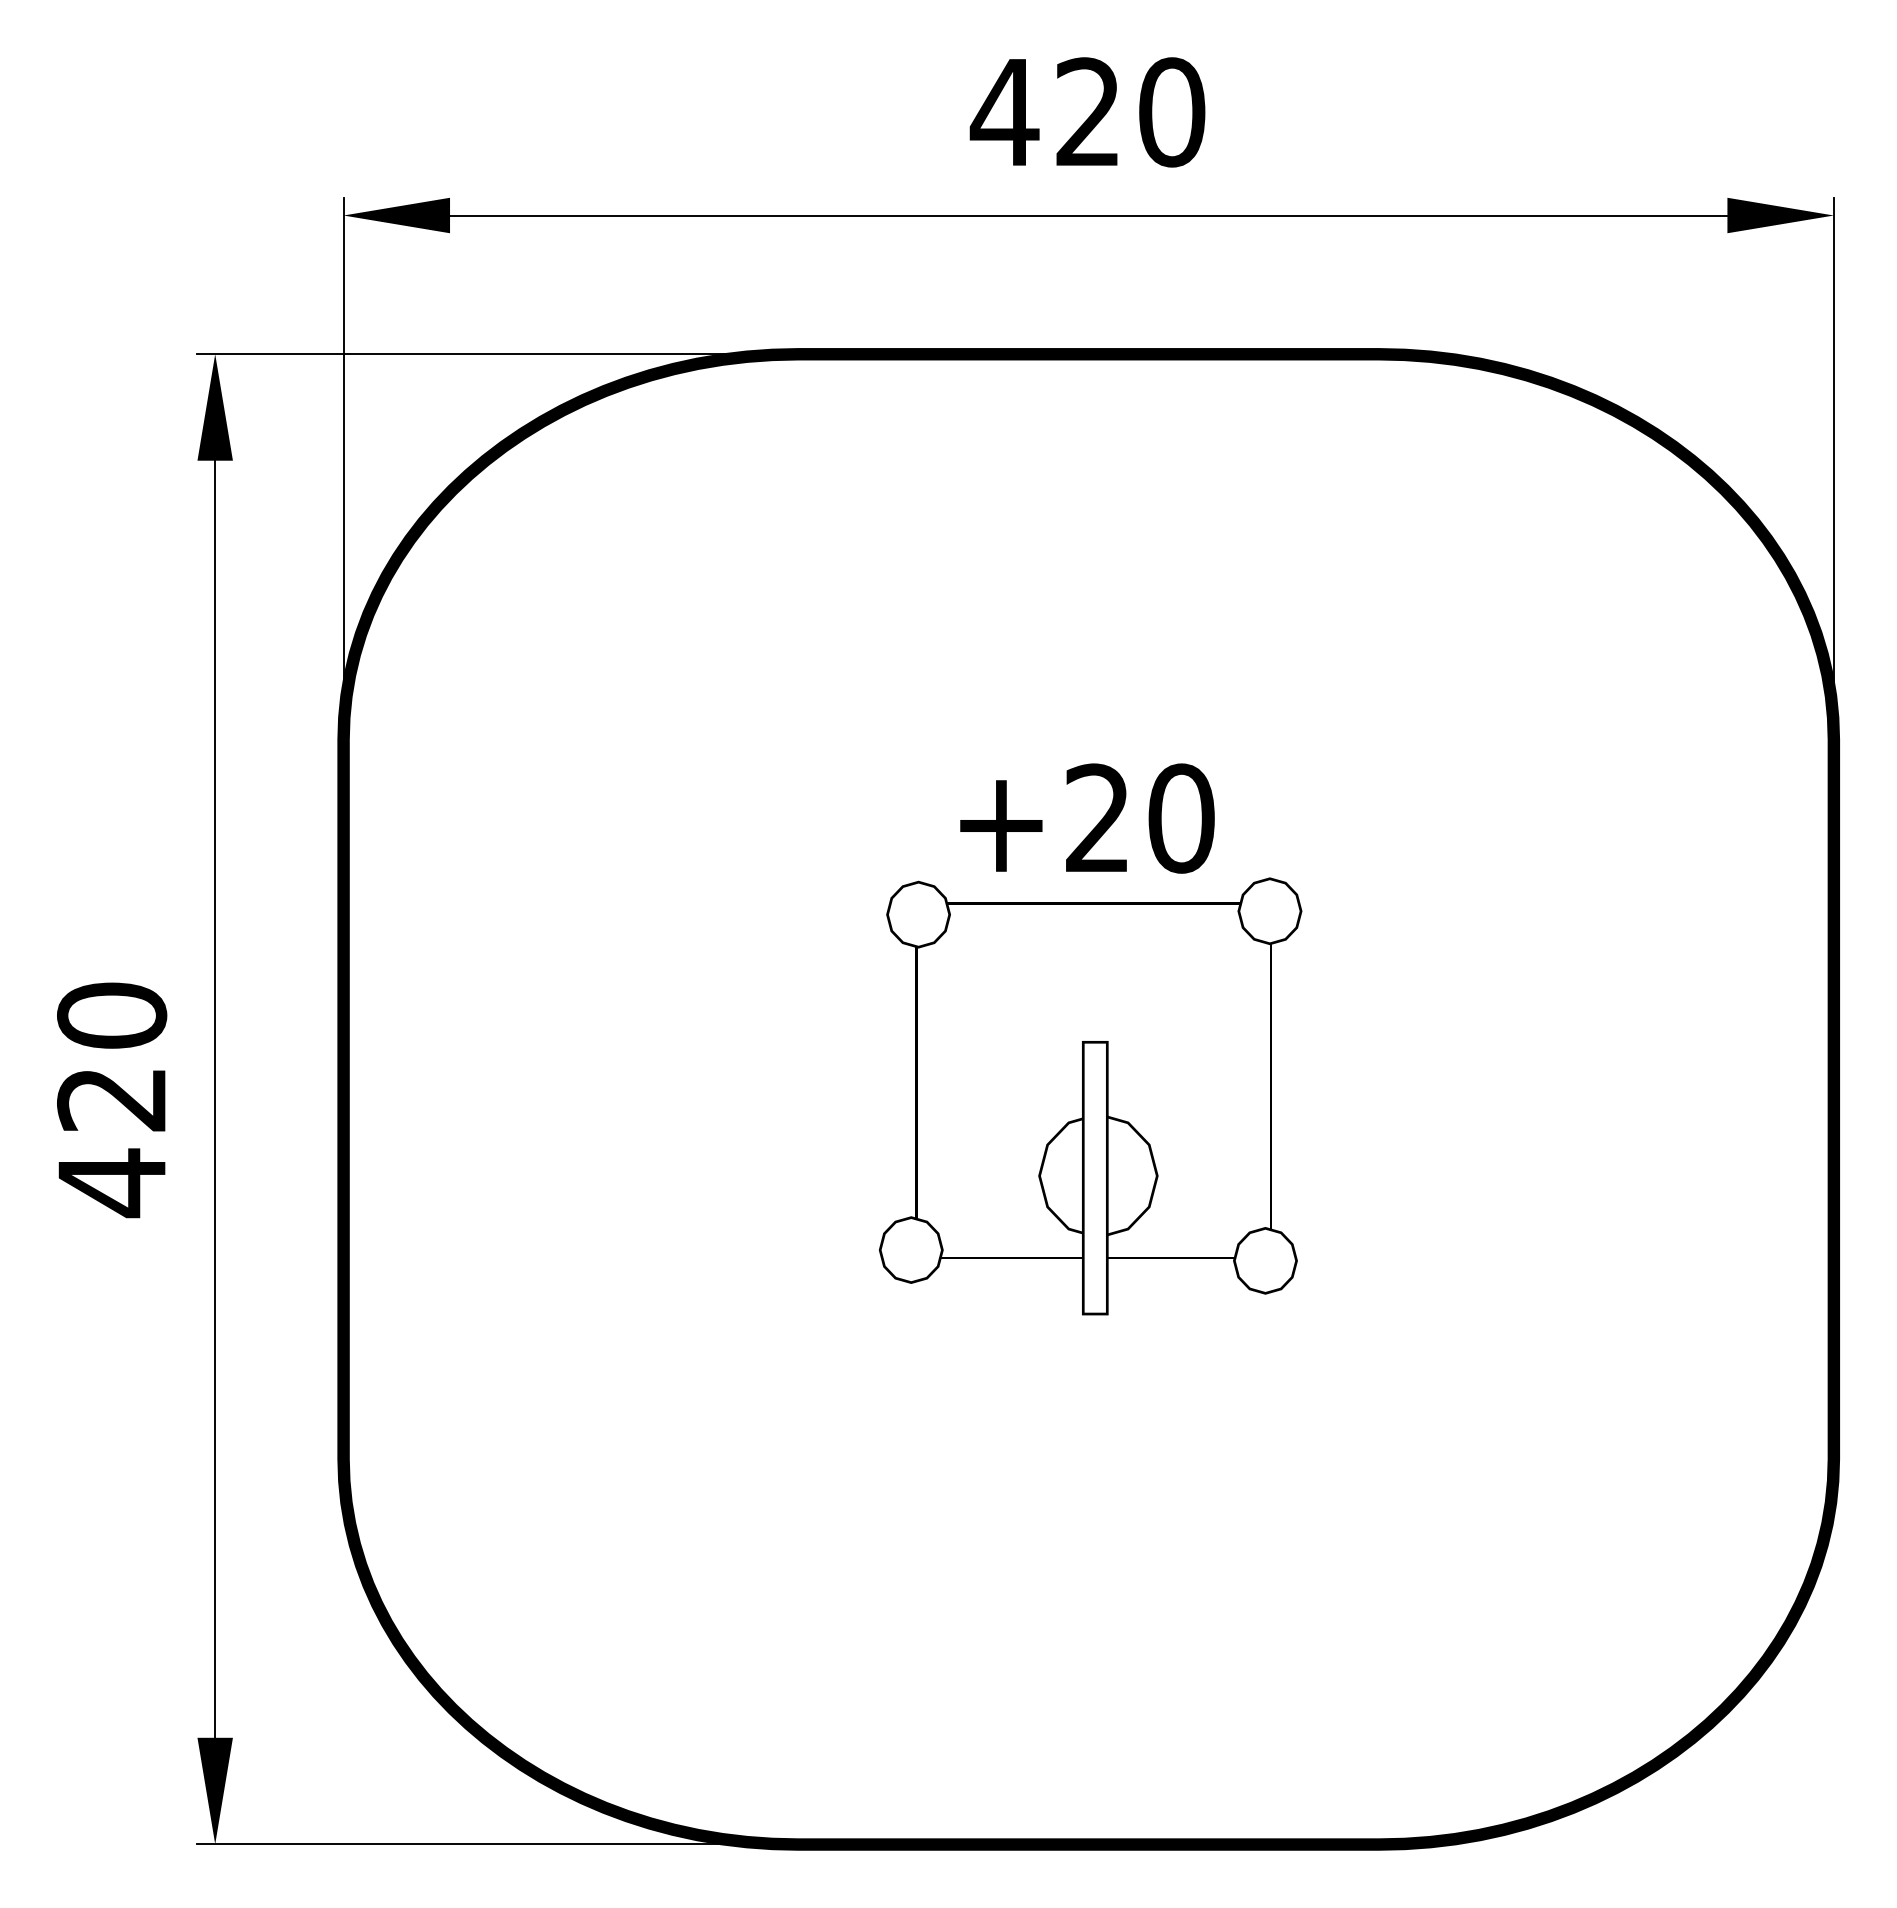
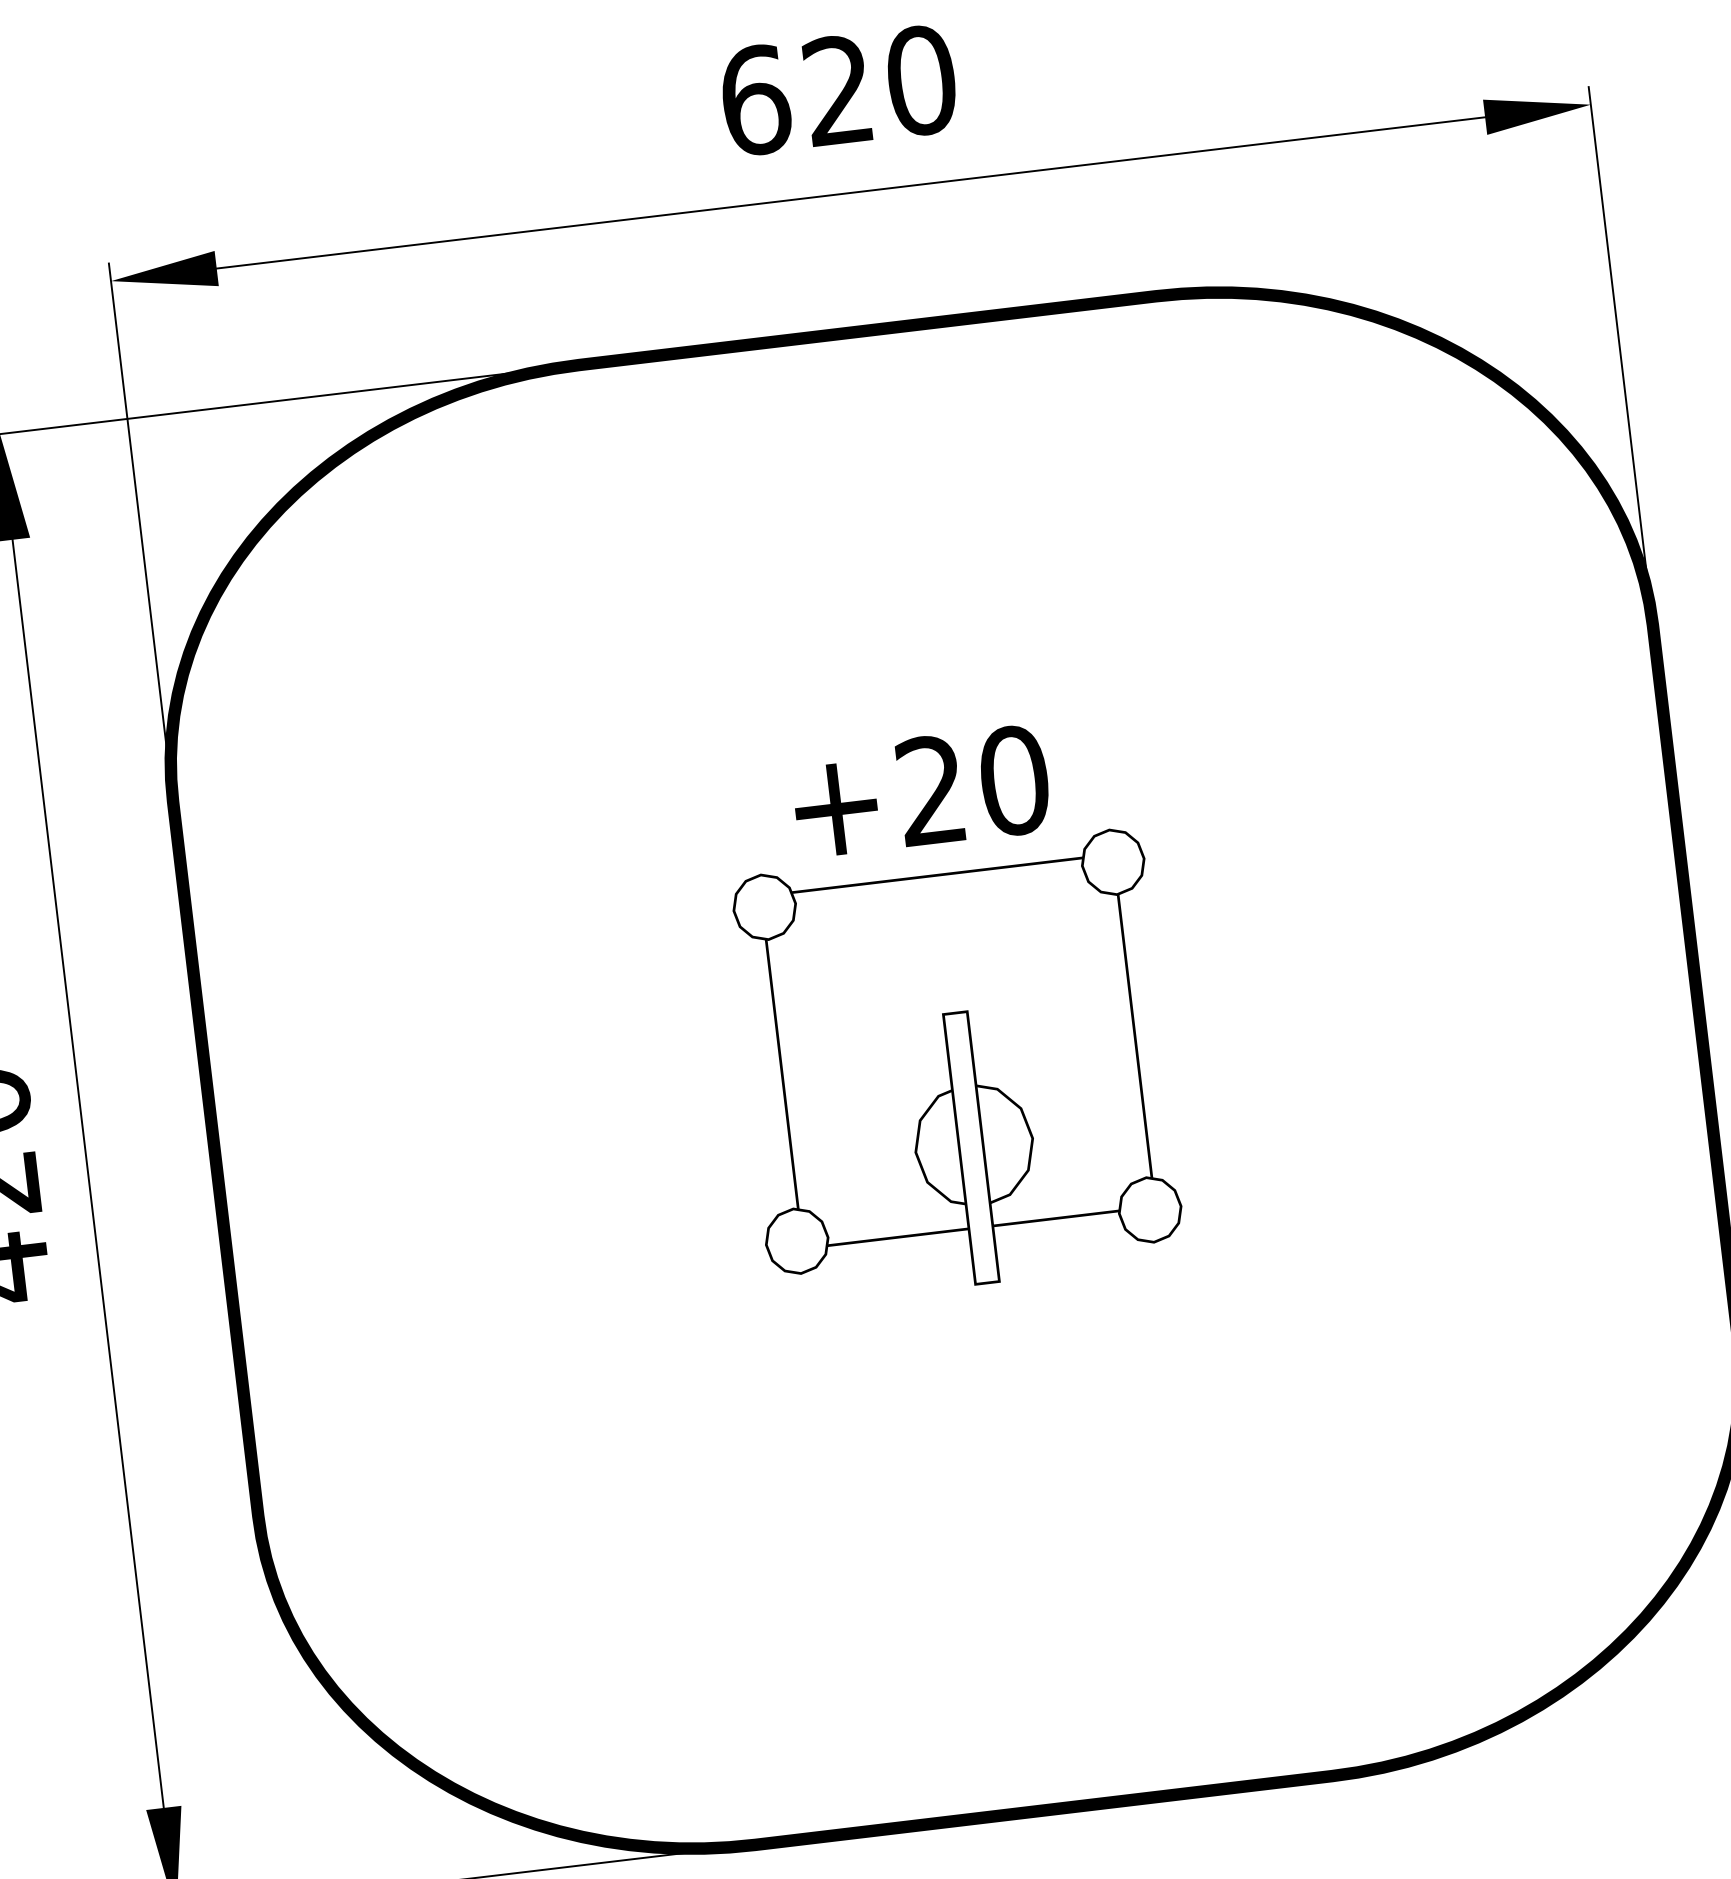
text: (1004, 112) -> (755, 100), 420 -> 620

